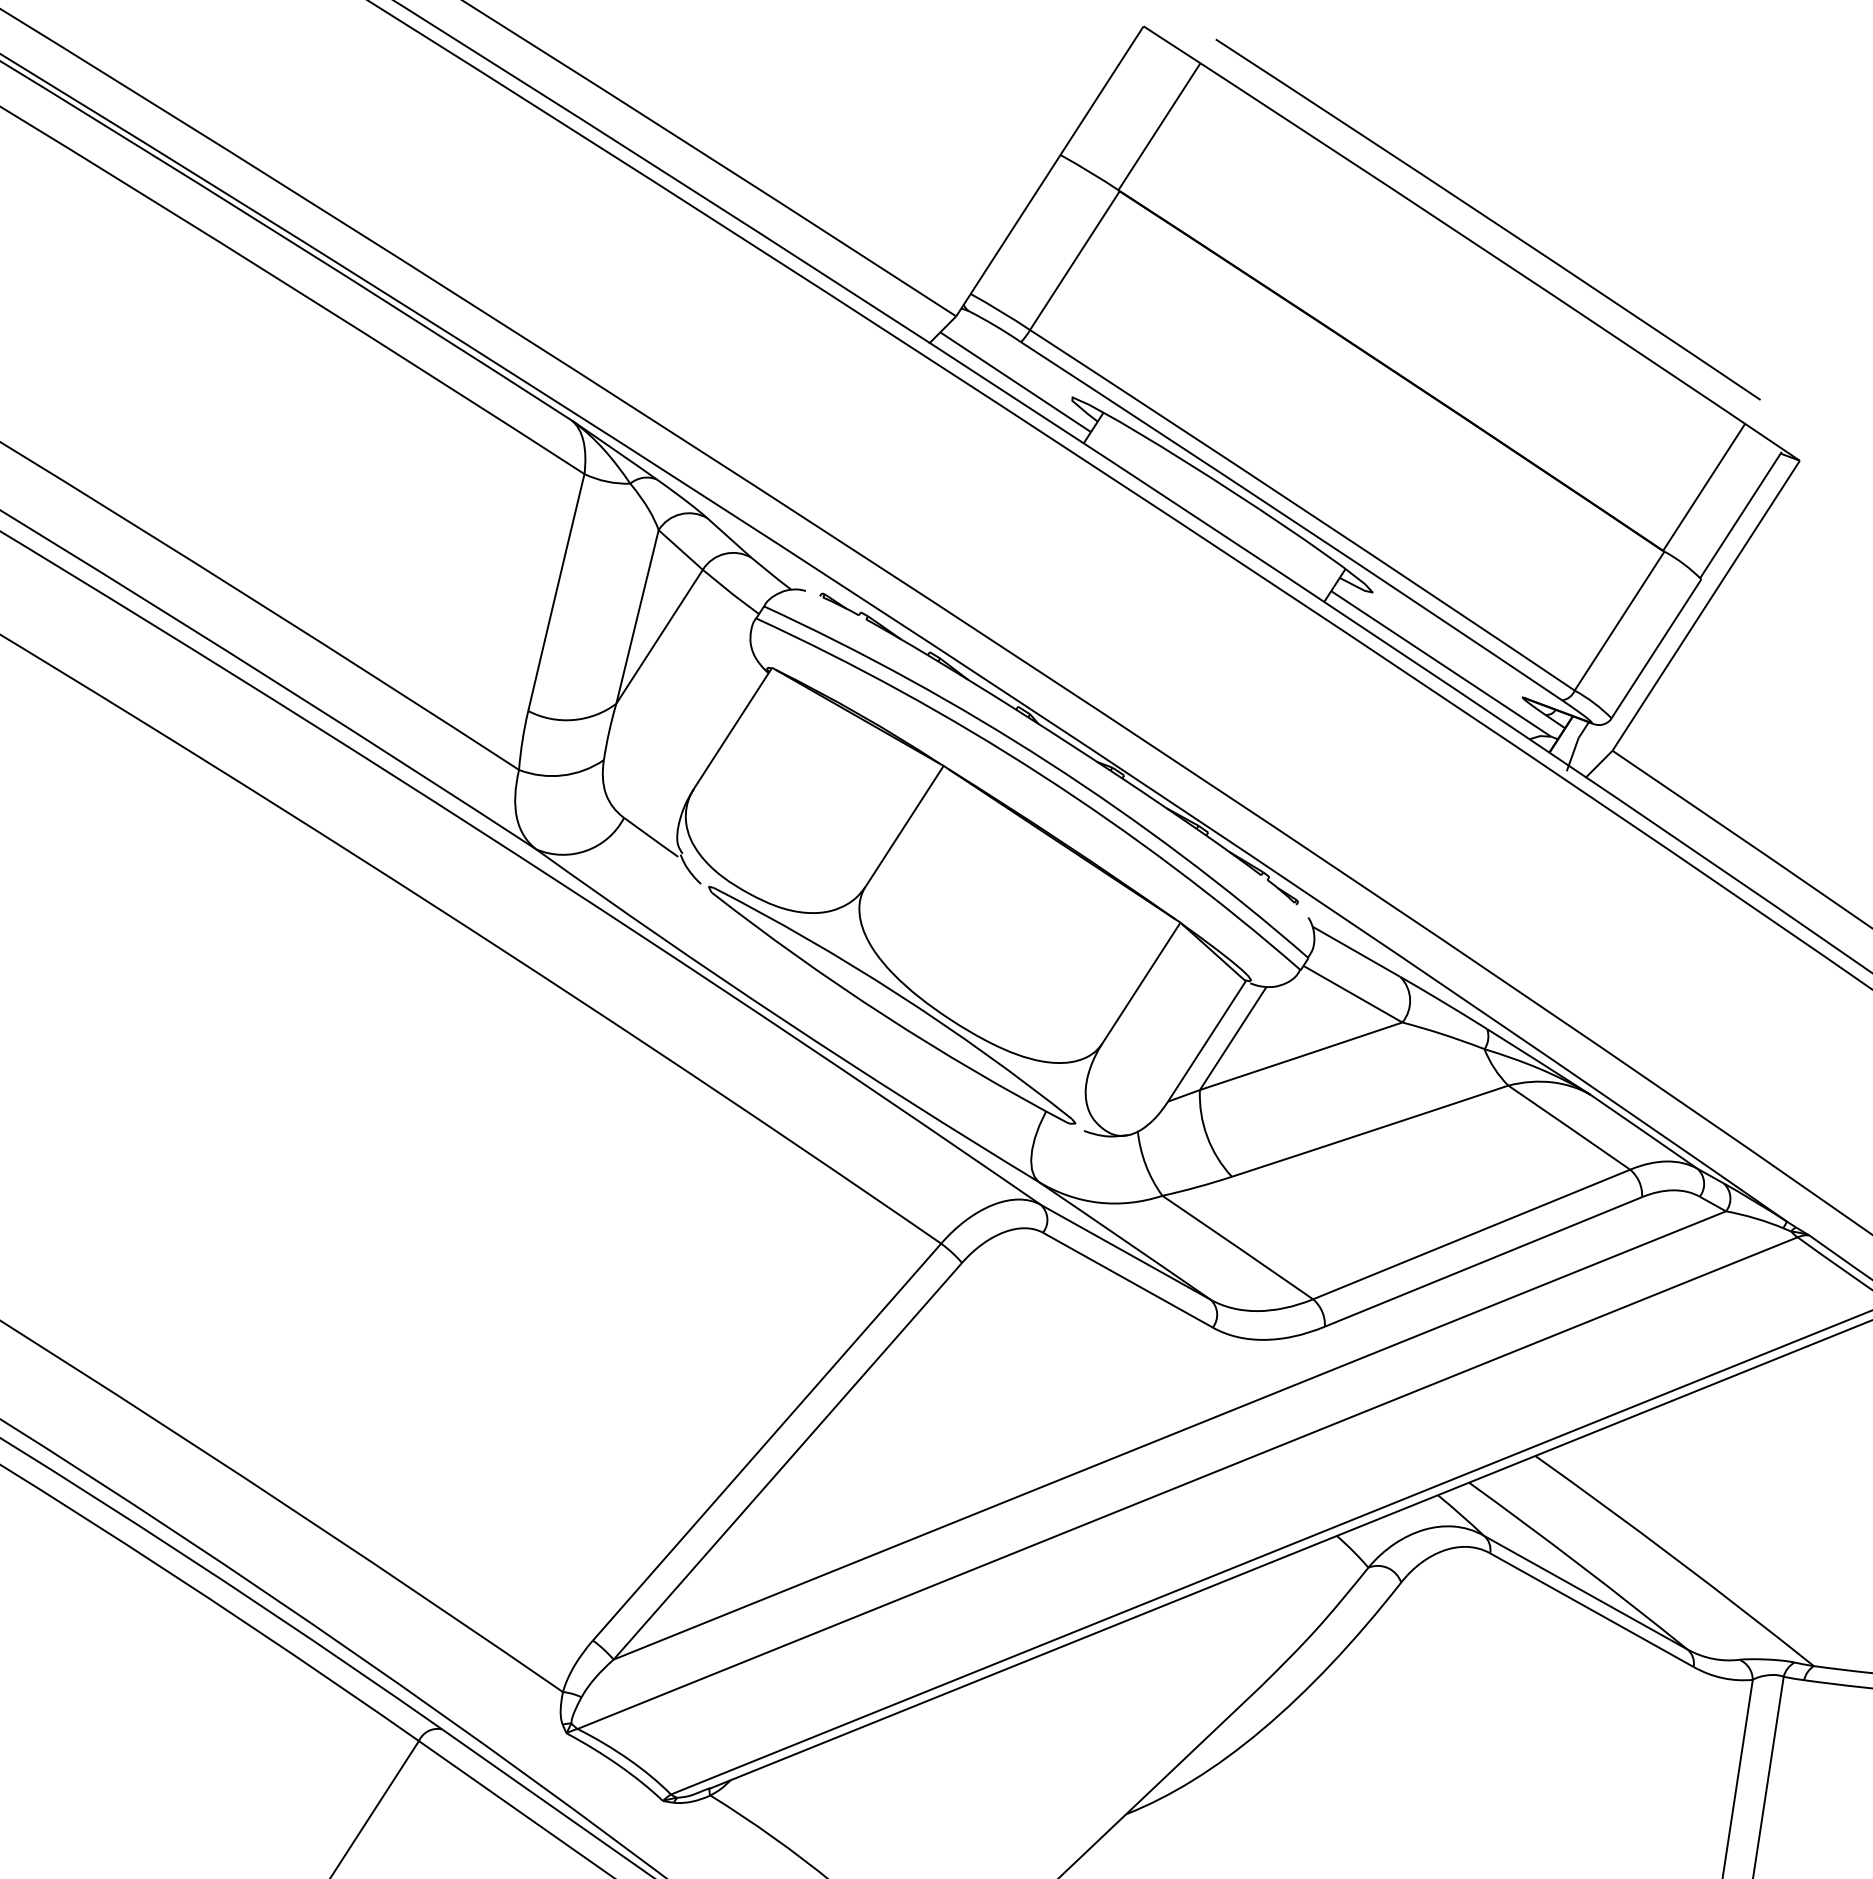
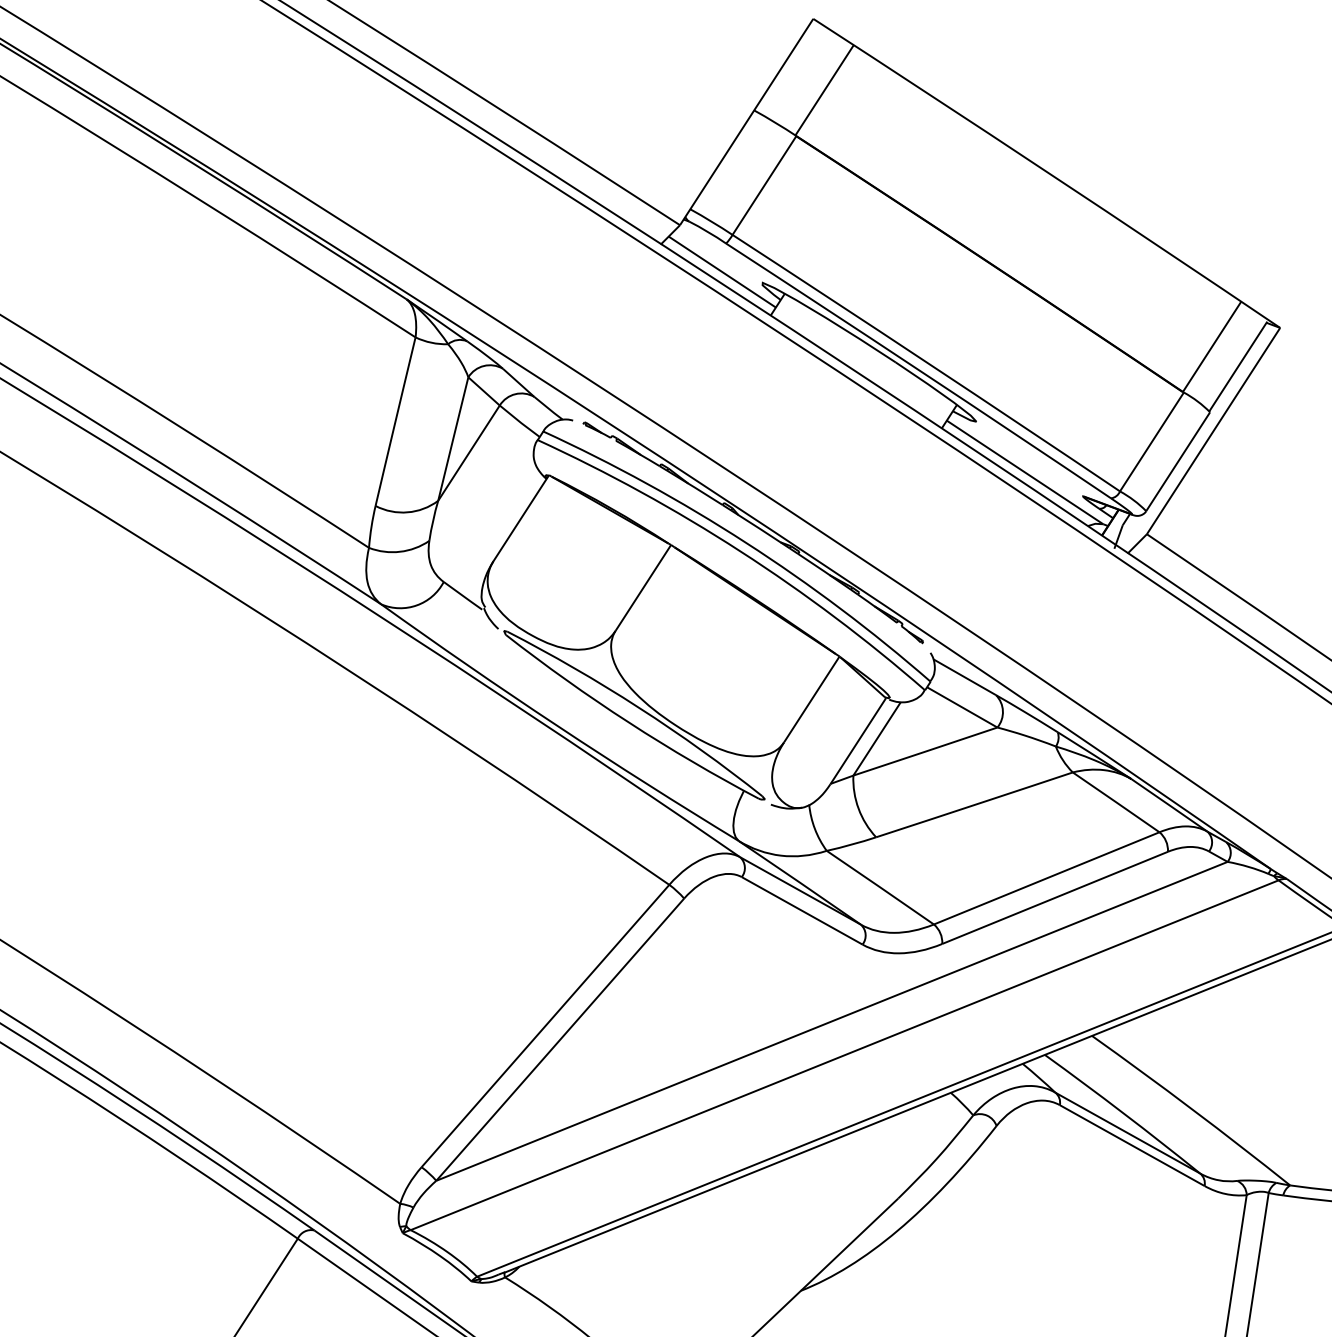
curve: (1487, 218) -> (1057, 155), removed

